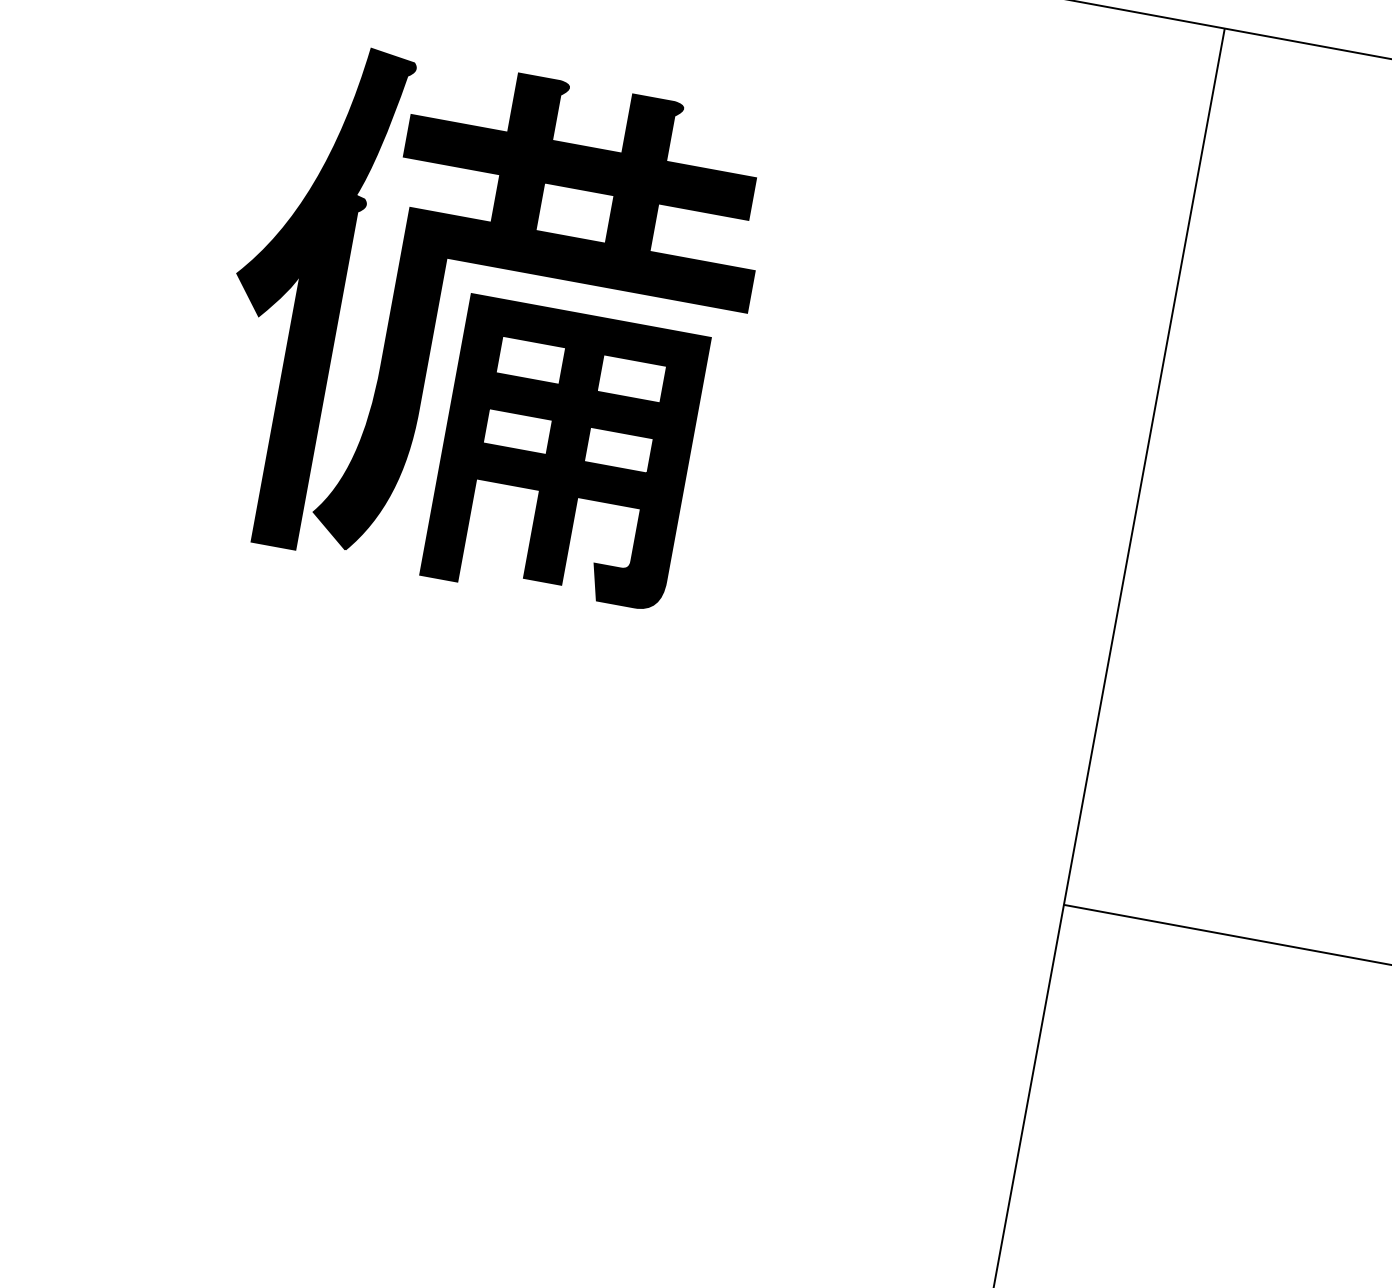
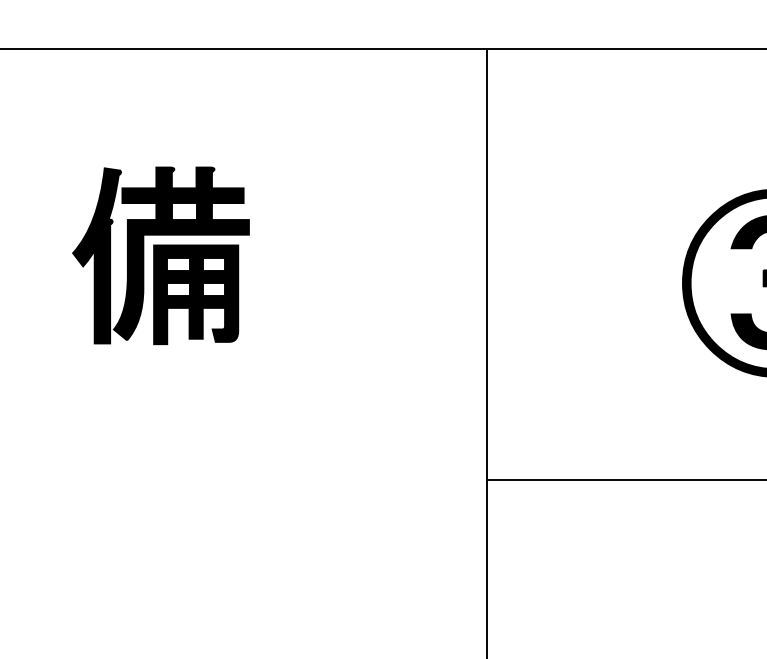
part: (484, 326) -> (160, 255), size x0.71

